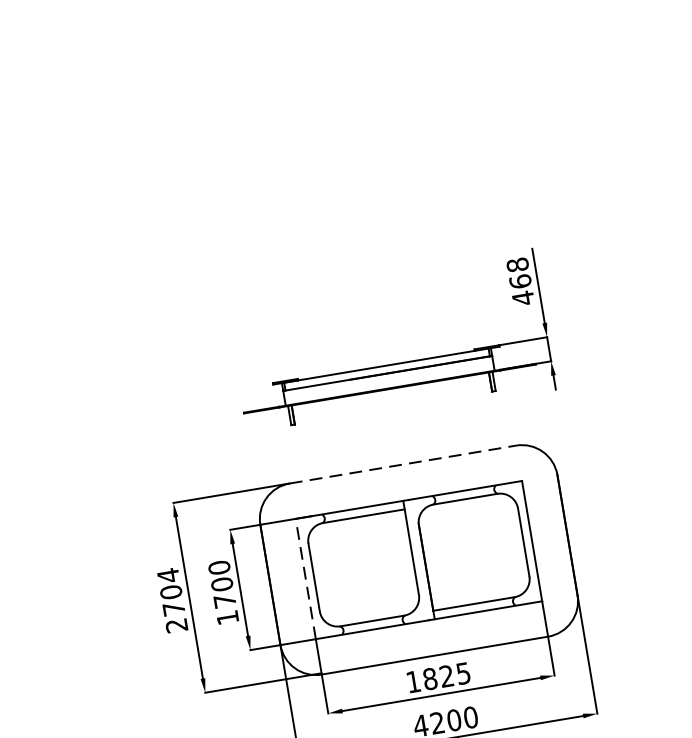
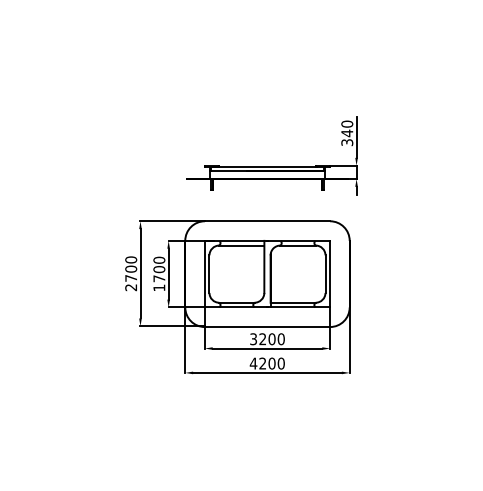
text: (520, 281) -> (347, 133), 468 -> 340
line: (403, 464) -> (267, 221), dashed -> solid
text: (168, 574) -> (131, 259), 2704 -> 2700
line: (304, 577) -> (204, 273), dashed -> solid
text: (438, 678) -> (267, 339), 1825 -> 3200

